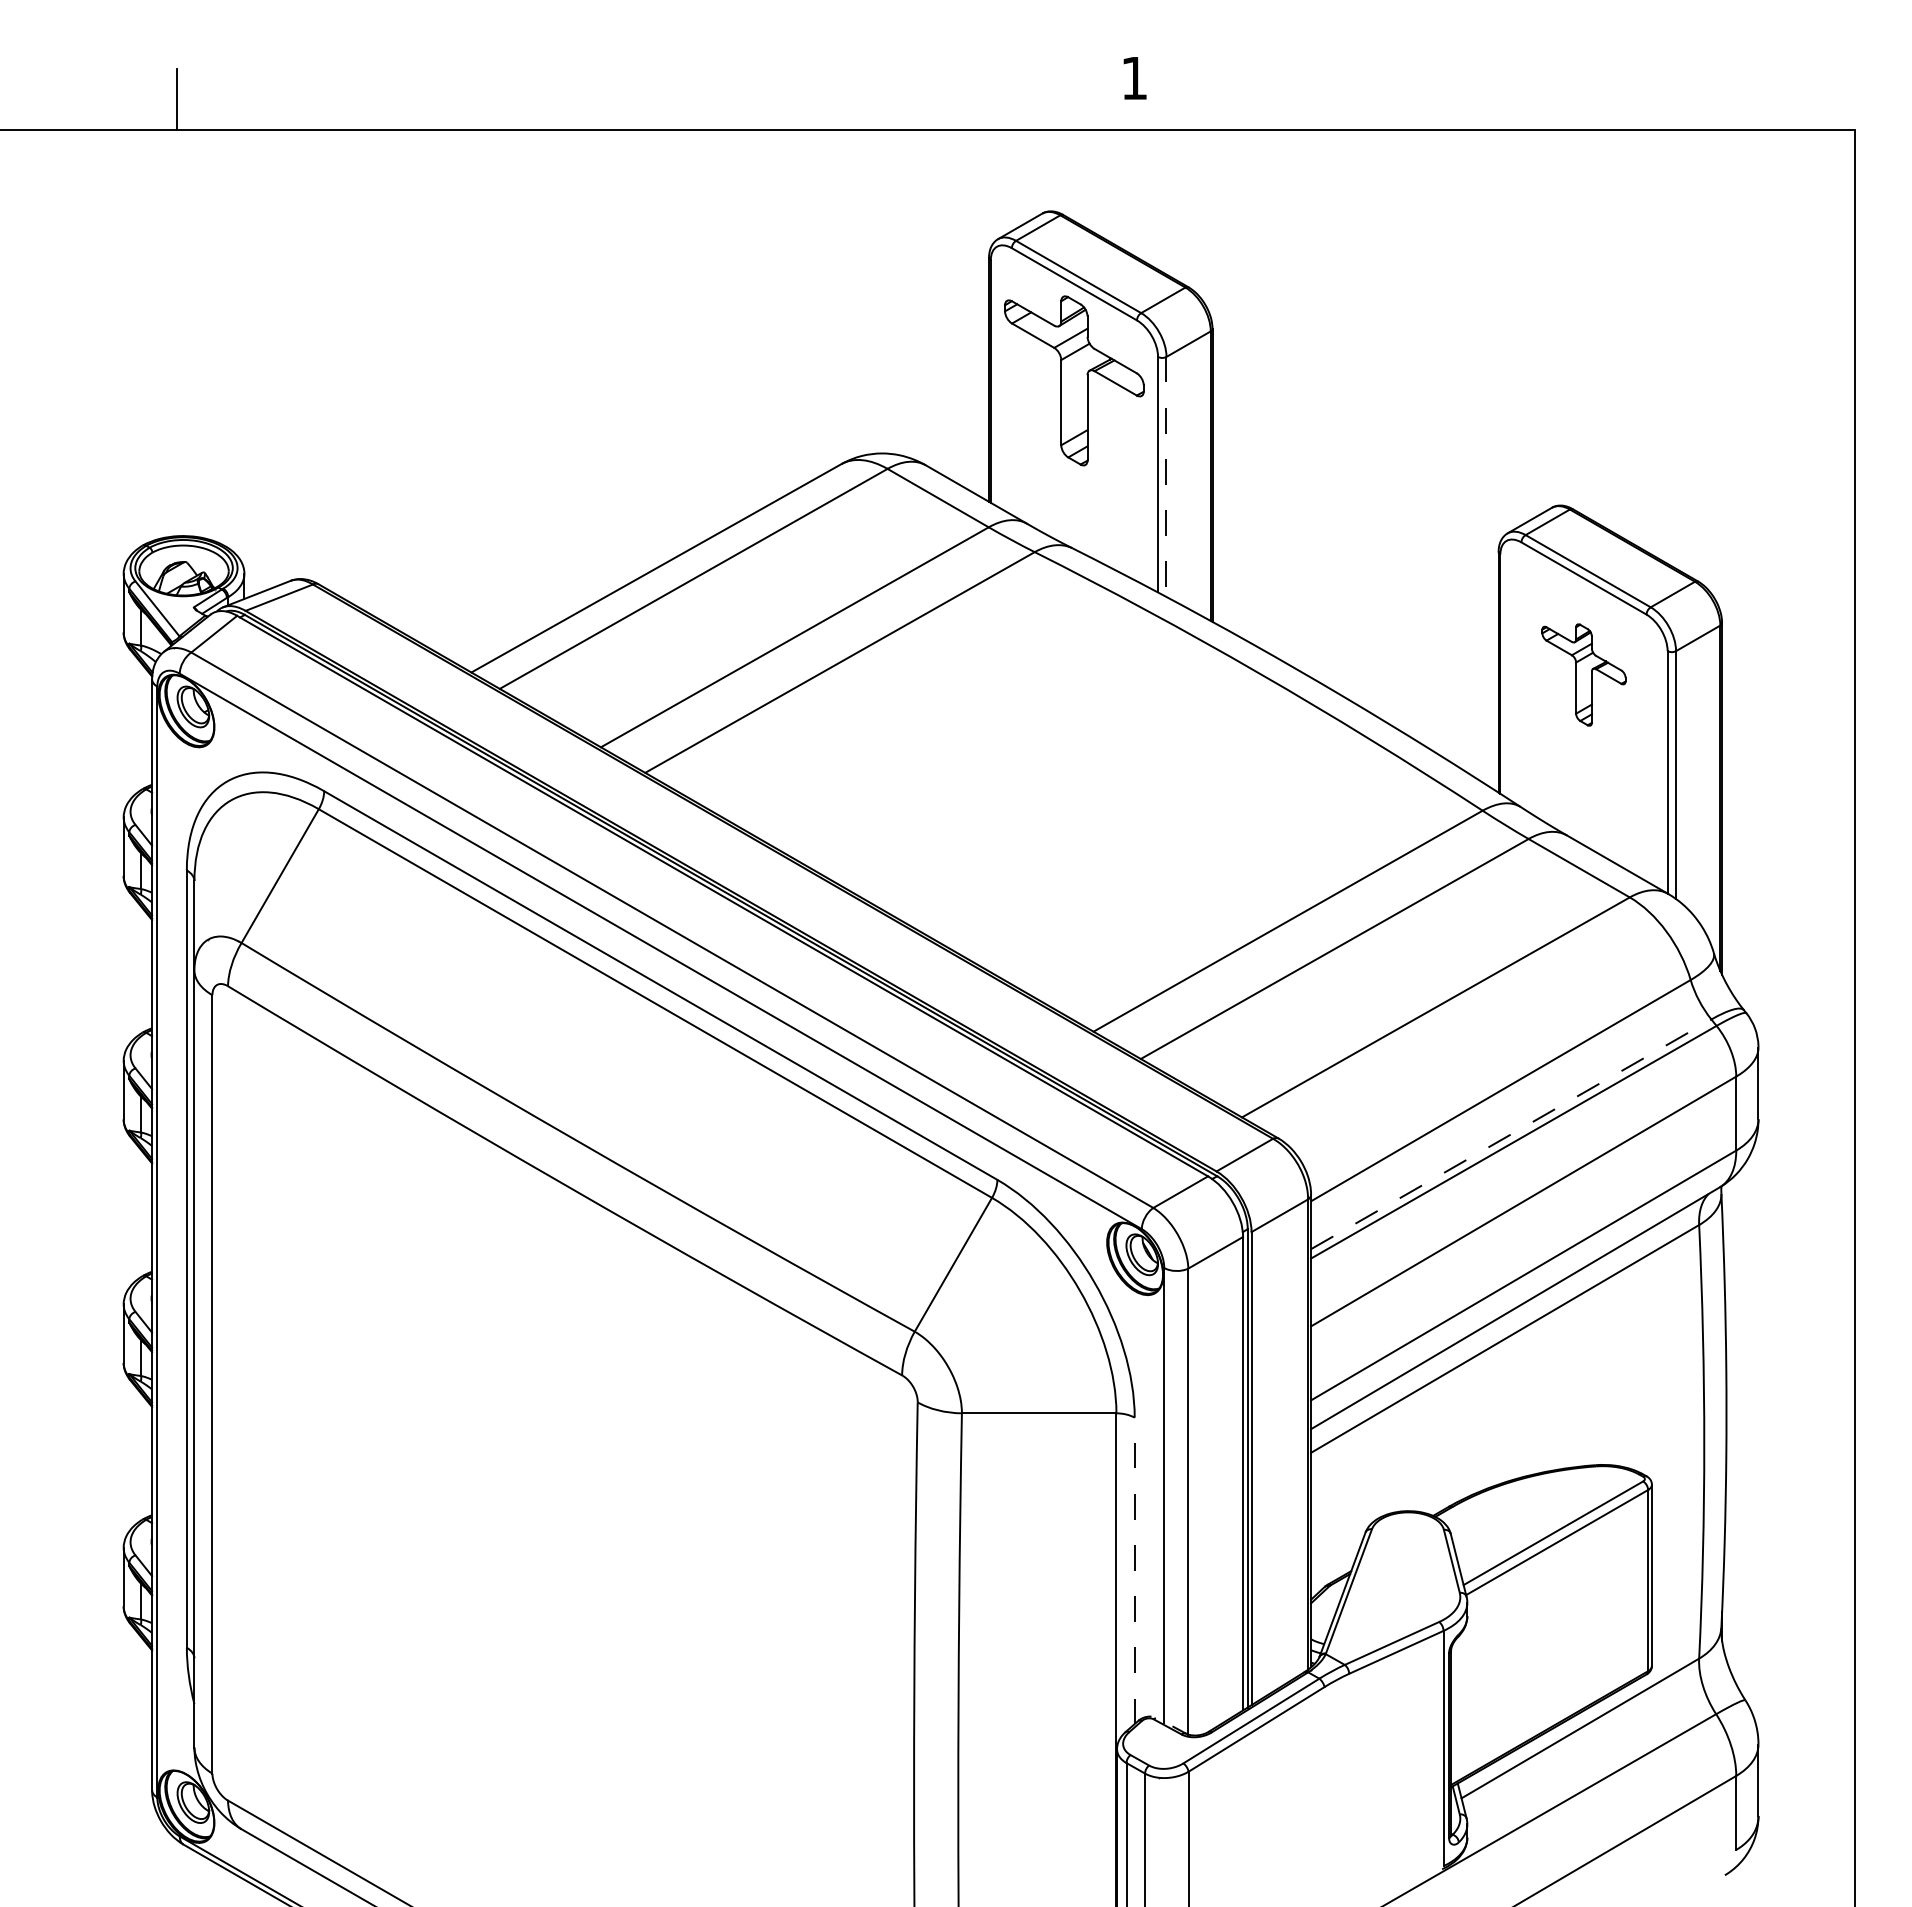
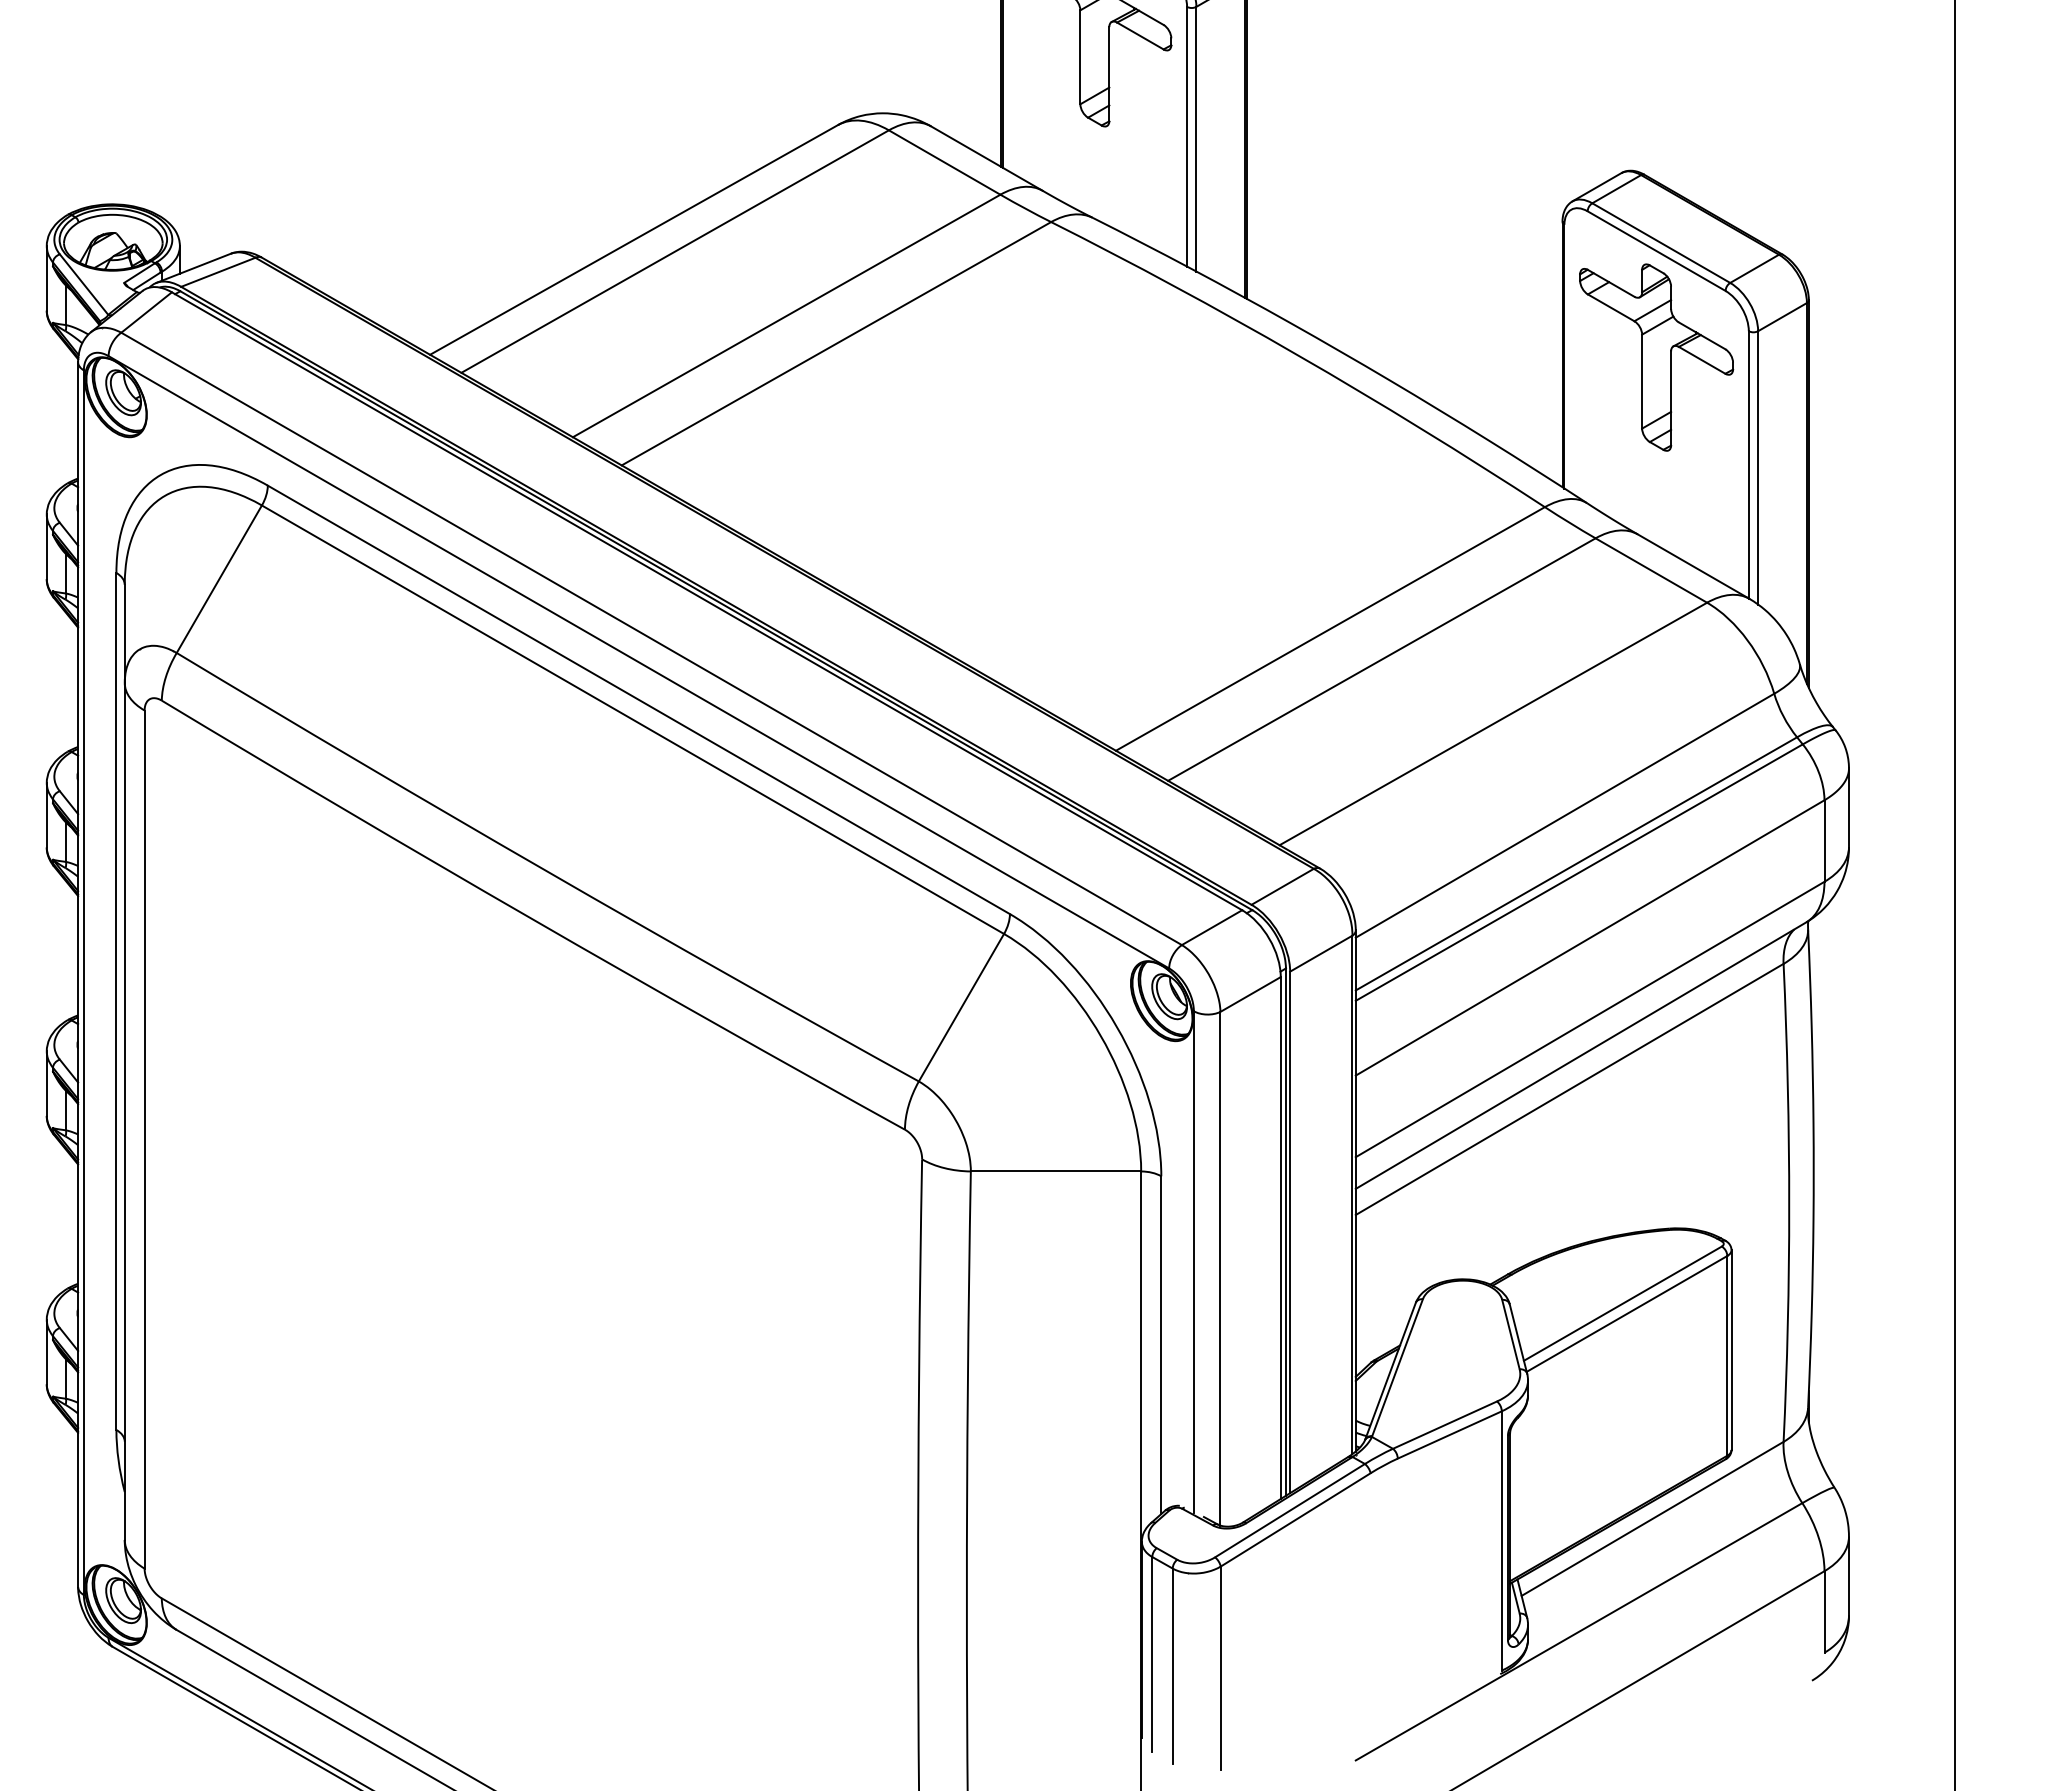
line: (1166, 477) -> (1196, 139), dashed -> solid
part: (1583, 674) -> (1656, 356), size x1.67
line: (1511, 1134) -> (1576, 864), dashed -> solid
line: (1134, 1570) -> (1161, 1344), dashed -> solid

